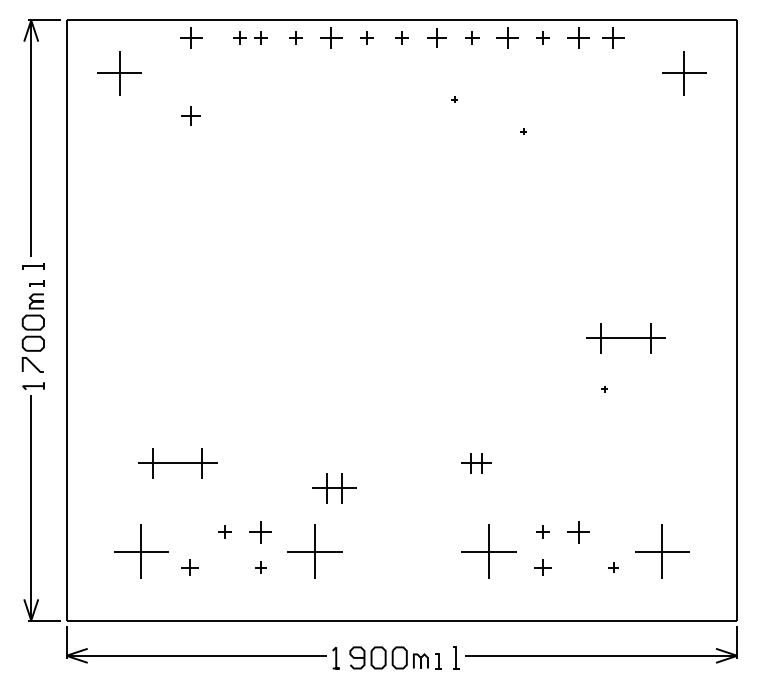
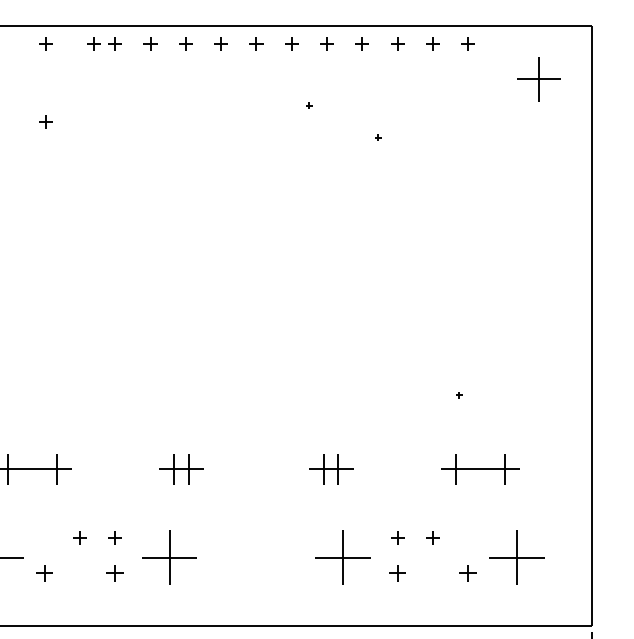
part: (190, 37) -> (45, 43), size x0.62
part: (330, 37) -> (185, 43), size x0.62
part: (436, 37) -> (291, 43), size x0.71
part: (507, 37) -> (362, 43), size x0.62
part: (577, 37) -> (432, 43), size x0.62
part: (613, 37) -> (468, 43), size x0.62
part: (190, 115) -> (45, 121), size x0.71
part: (625, 338) -> (480, 469), moved
part: (476, 463) -> (331, 469), size x1.43
part: (334, 488) -> (182, 469), moved
part: (260, 531) -> (115, 537), size x0.62
part: (577, 531) -> (432, 537), size x0.62
part: (260, 567) -> (115, 573), size x1.43
part: (613, 567) -> (468, 573), size x1.67

